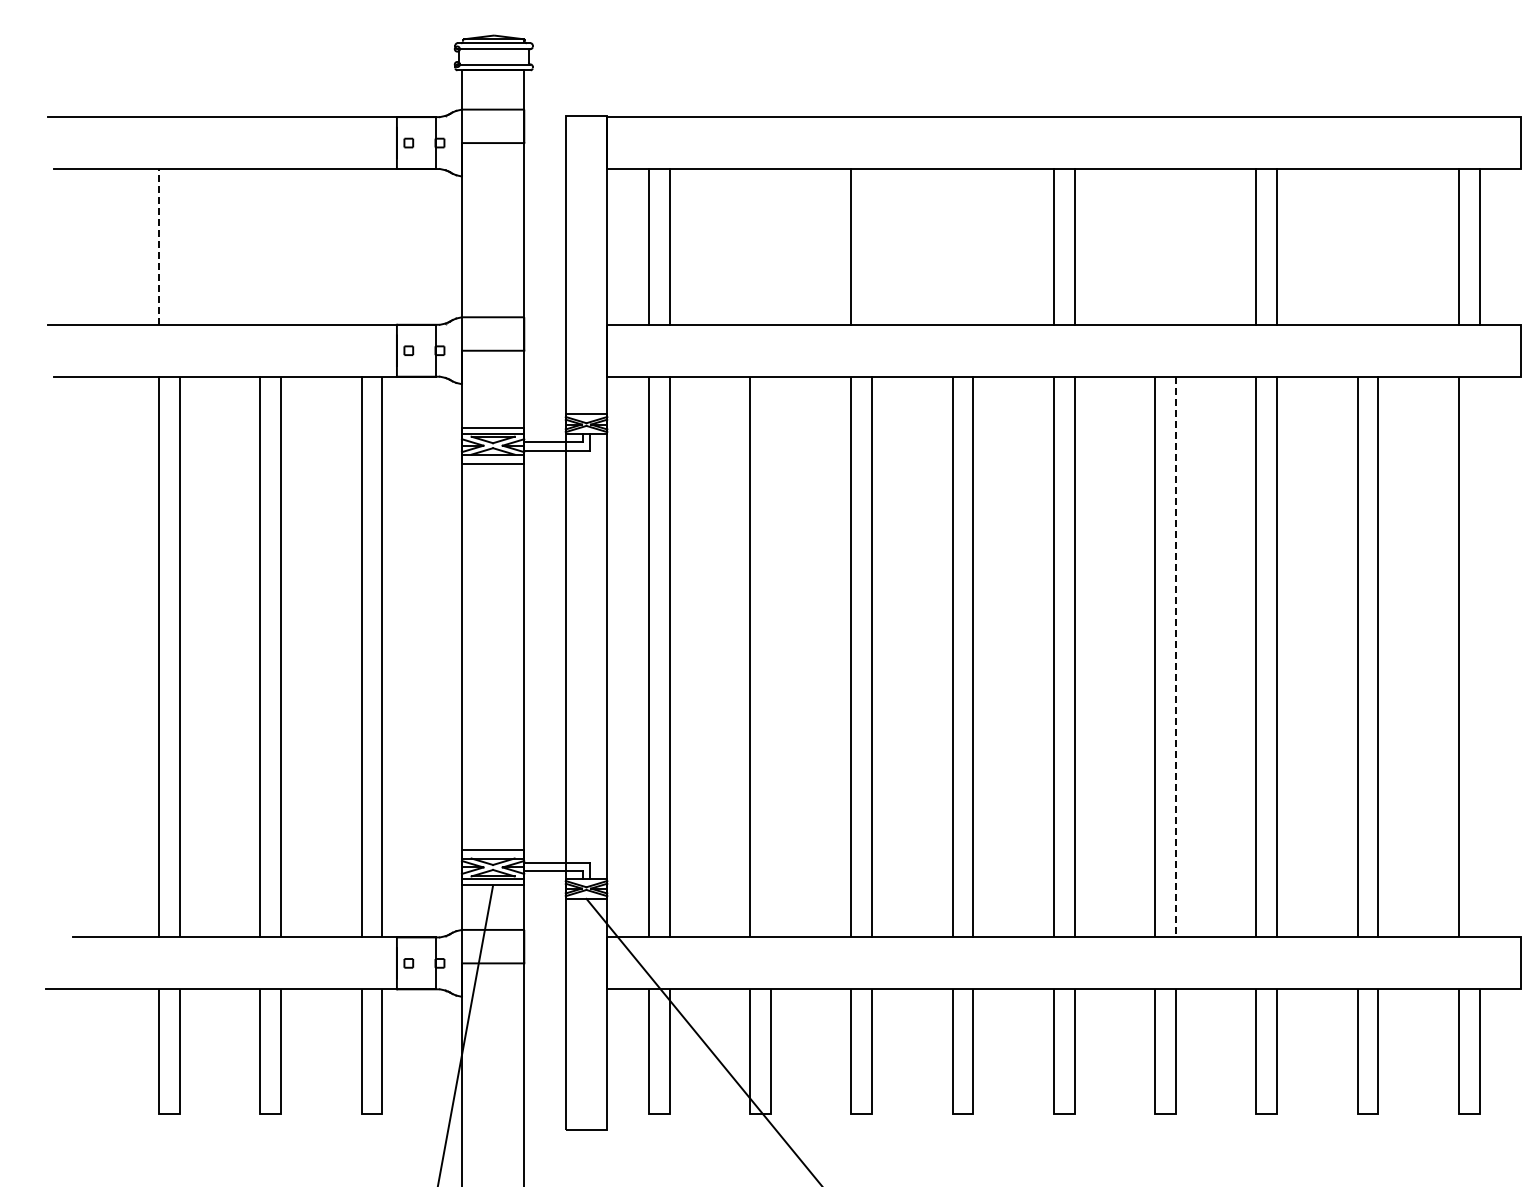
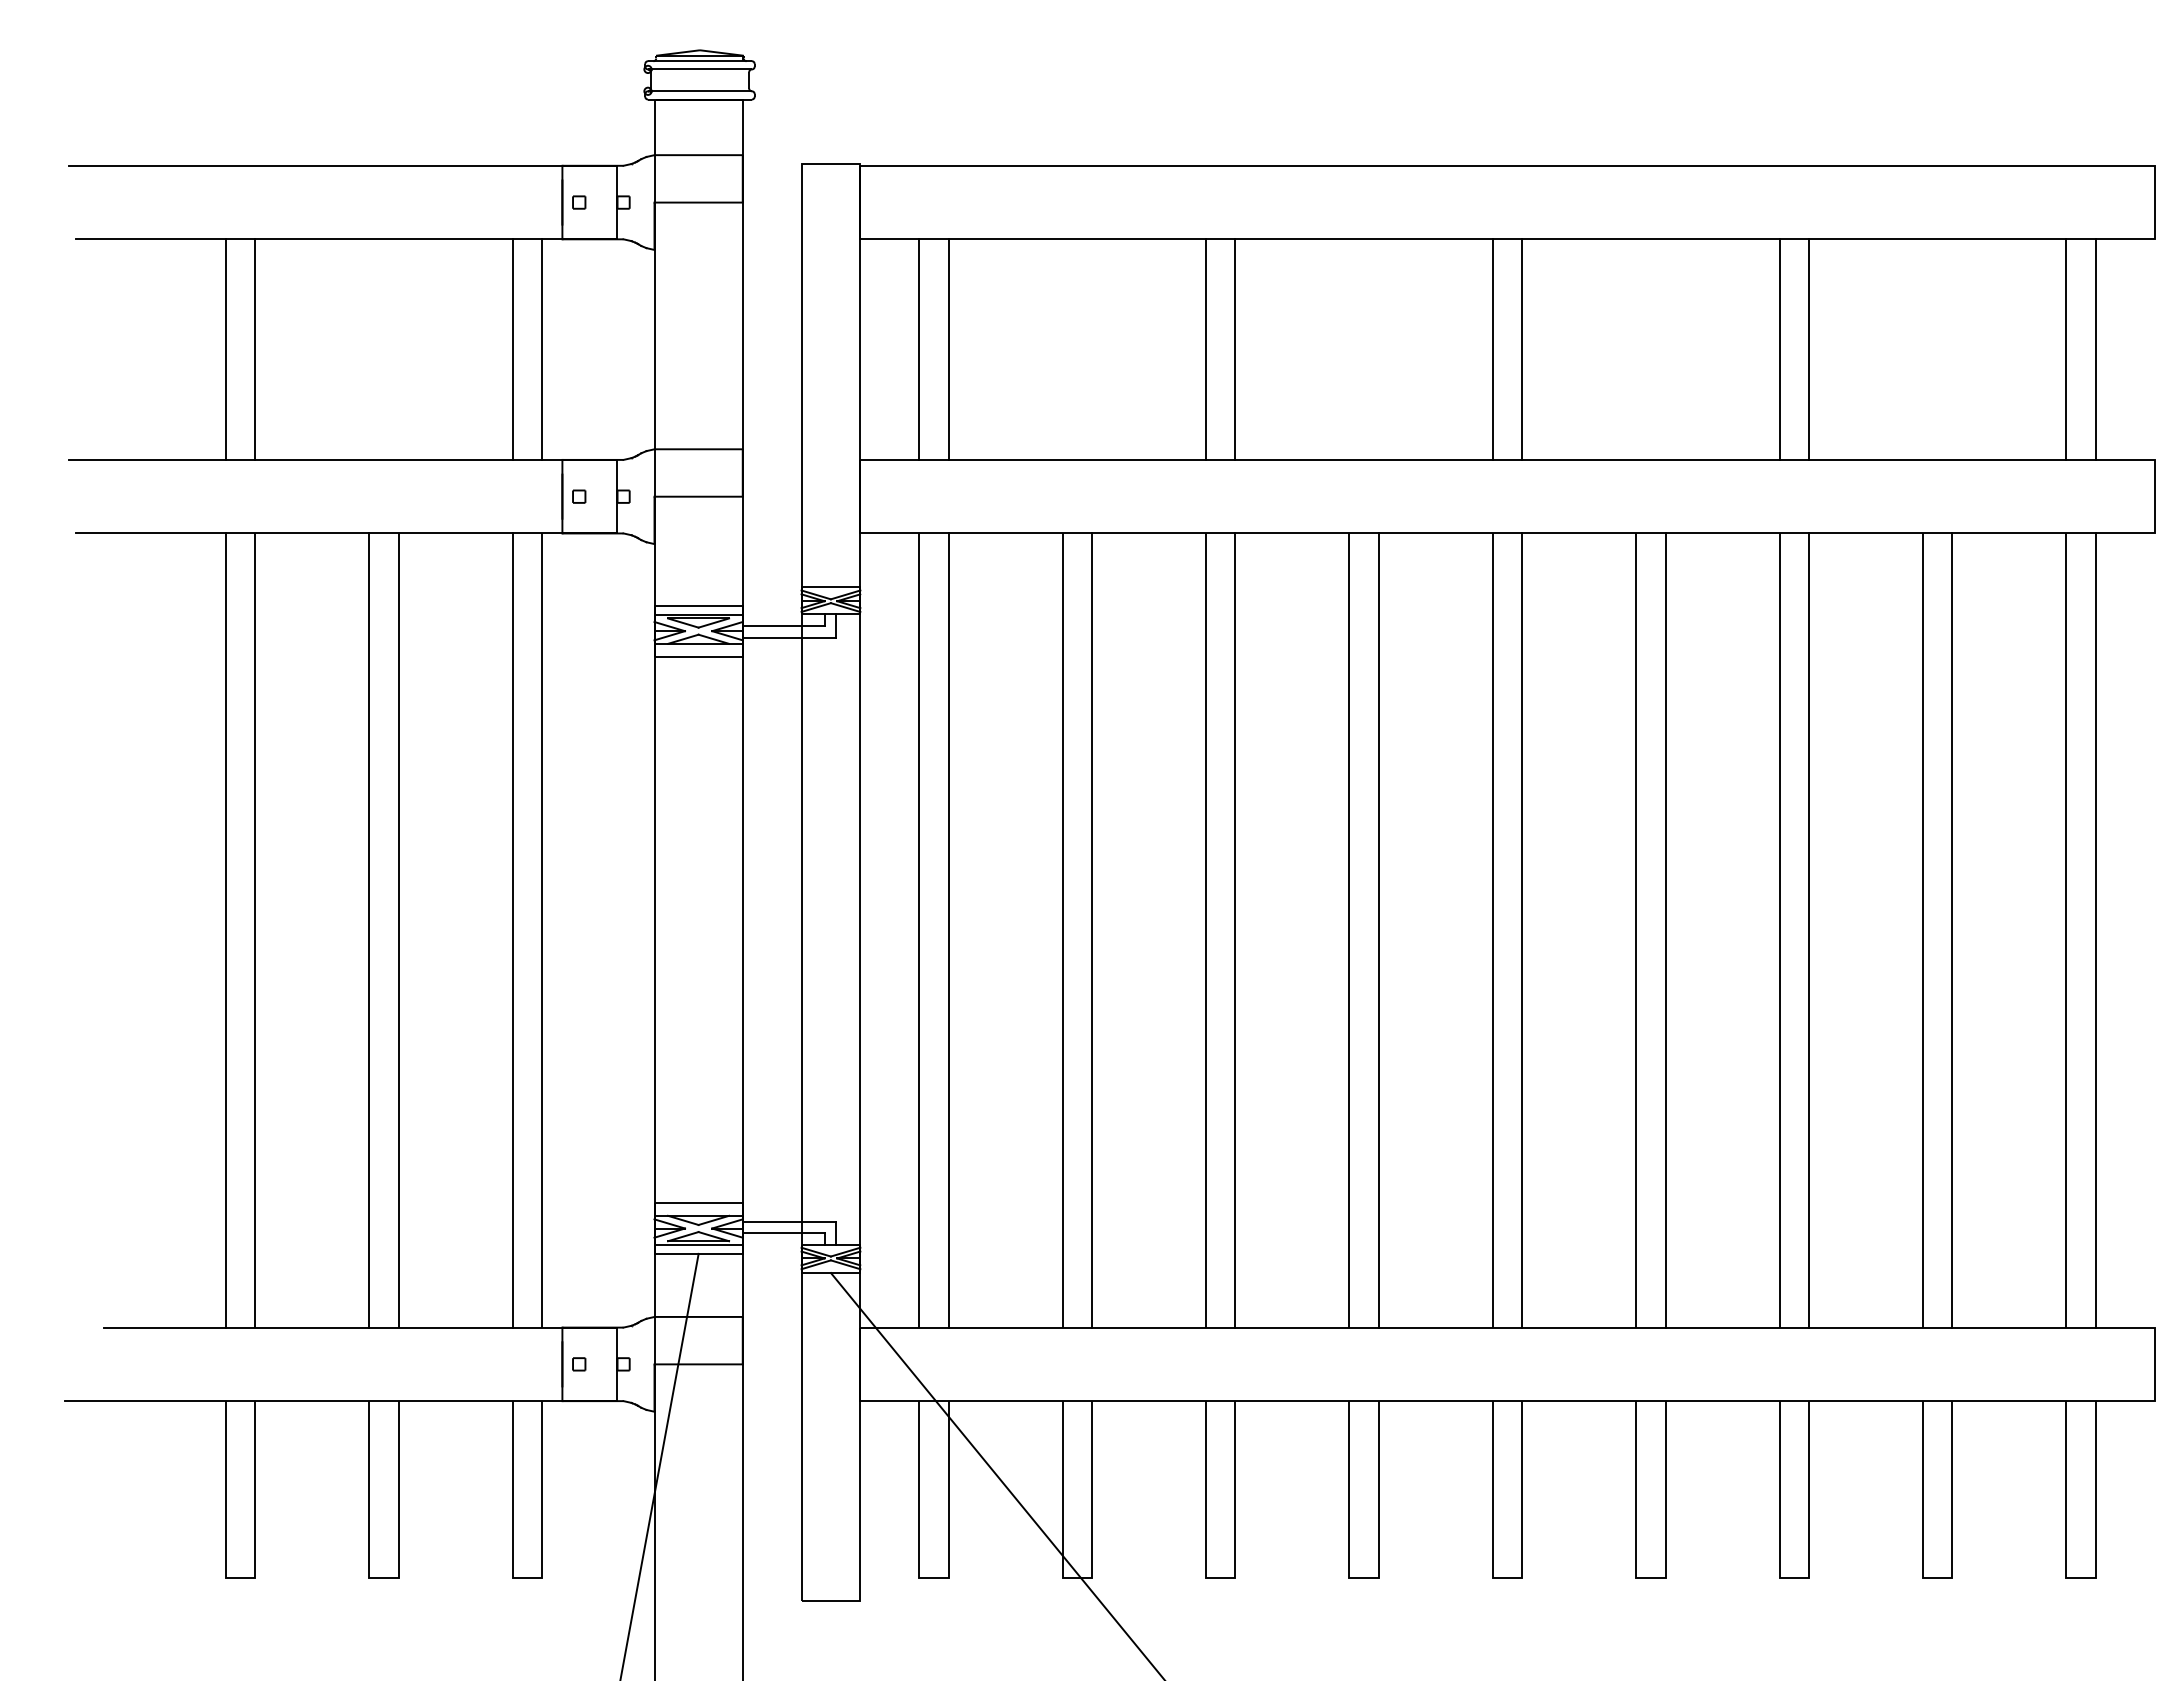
line: (159, 246) -> (226, 349), dashed -> solid
line: (180, 246) -> (255, 349), added
line: (361, 246) -> (512, 349), added
line: (382, 246) -> (541, 349), added
line: (872, 246) -> (1235, 349), added
line: (770, 656) -> (1091, 929), added
line: (1479, 656) -> (2095, 929), added
line: (1175, 657) -> (1665, 931), dashed -> solid

